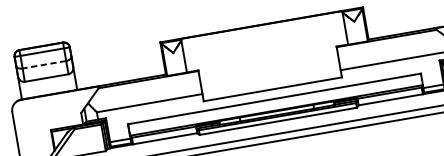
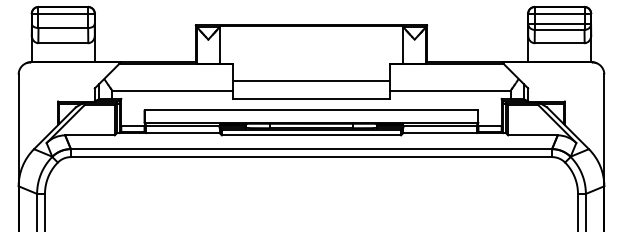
line: (44, 64) -> (63, 27), dashed -> solid
line: (270, 73) -> (311, 80), added

